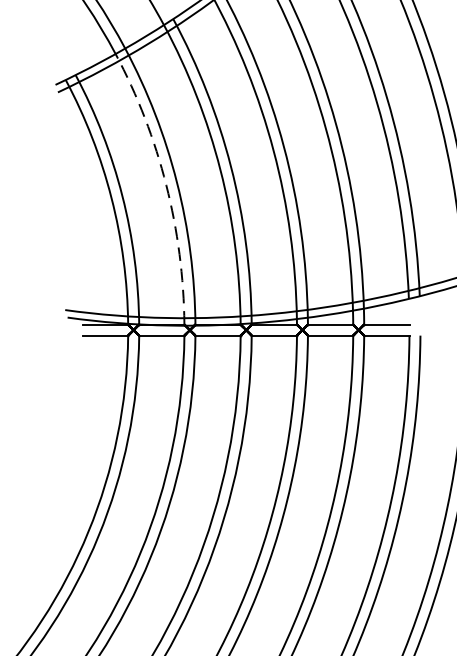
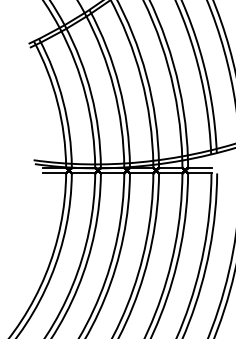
arc: (165, 184) -> (85, 95), dashed -> solid

